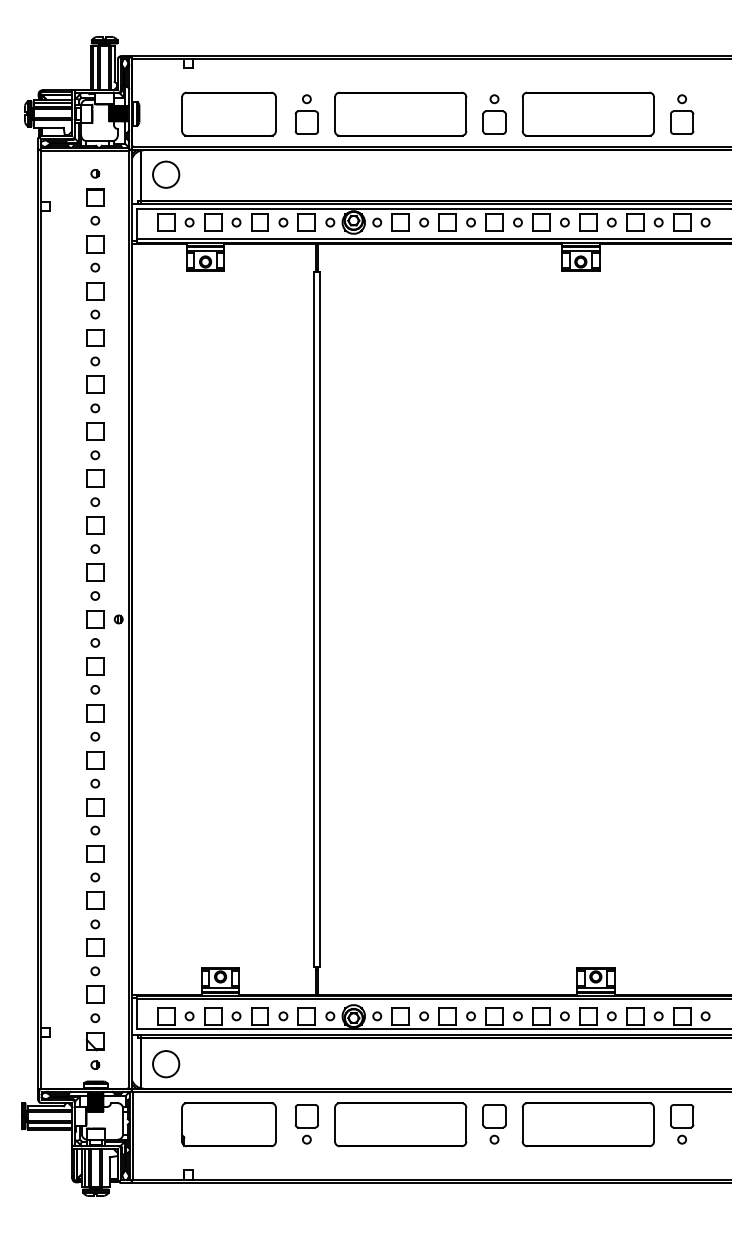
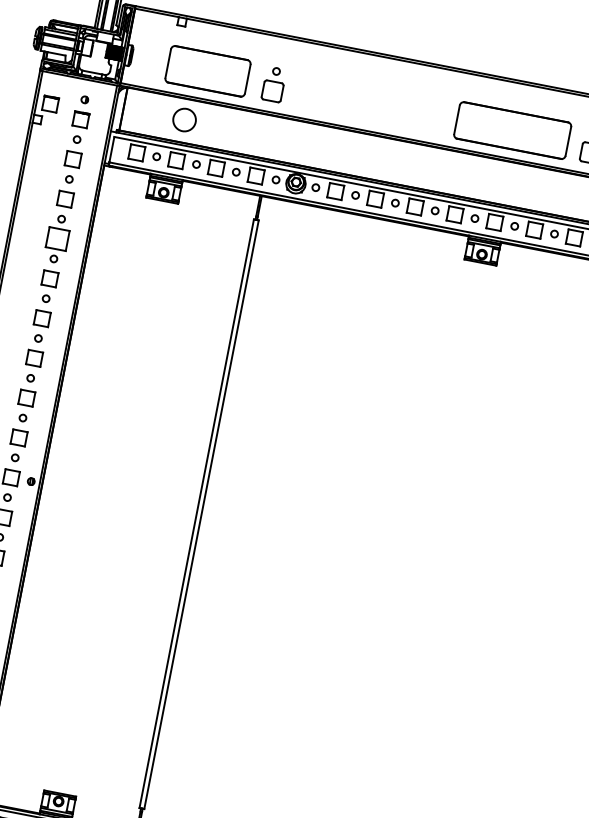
part: (400, 113) -> (353, 99), removed
part: (494, 114) -> (433, 115), removed
circle: (166, 174) -> (184, 119), moved
part: (57, 186) -> (50, 104), added
part: (95, 337) -> (58, 238), size x1.4

